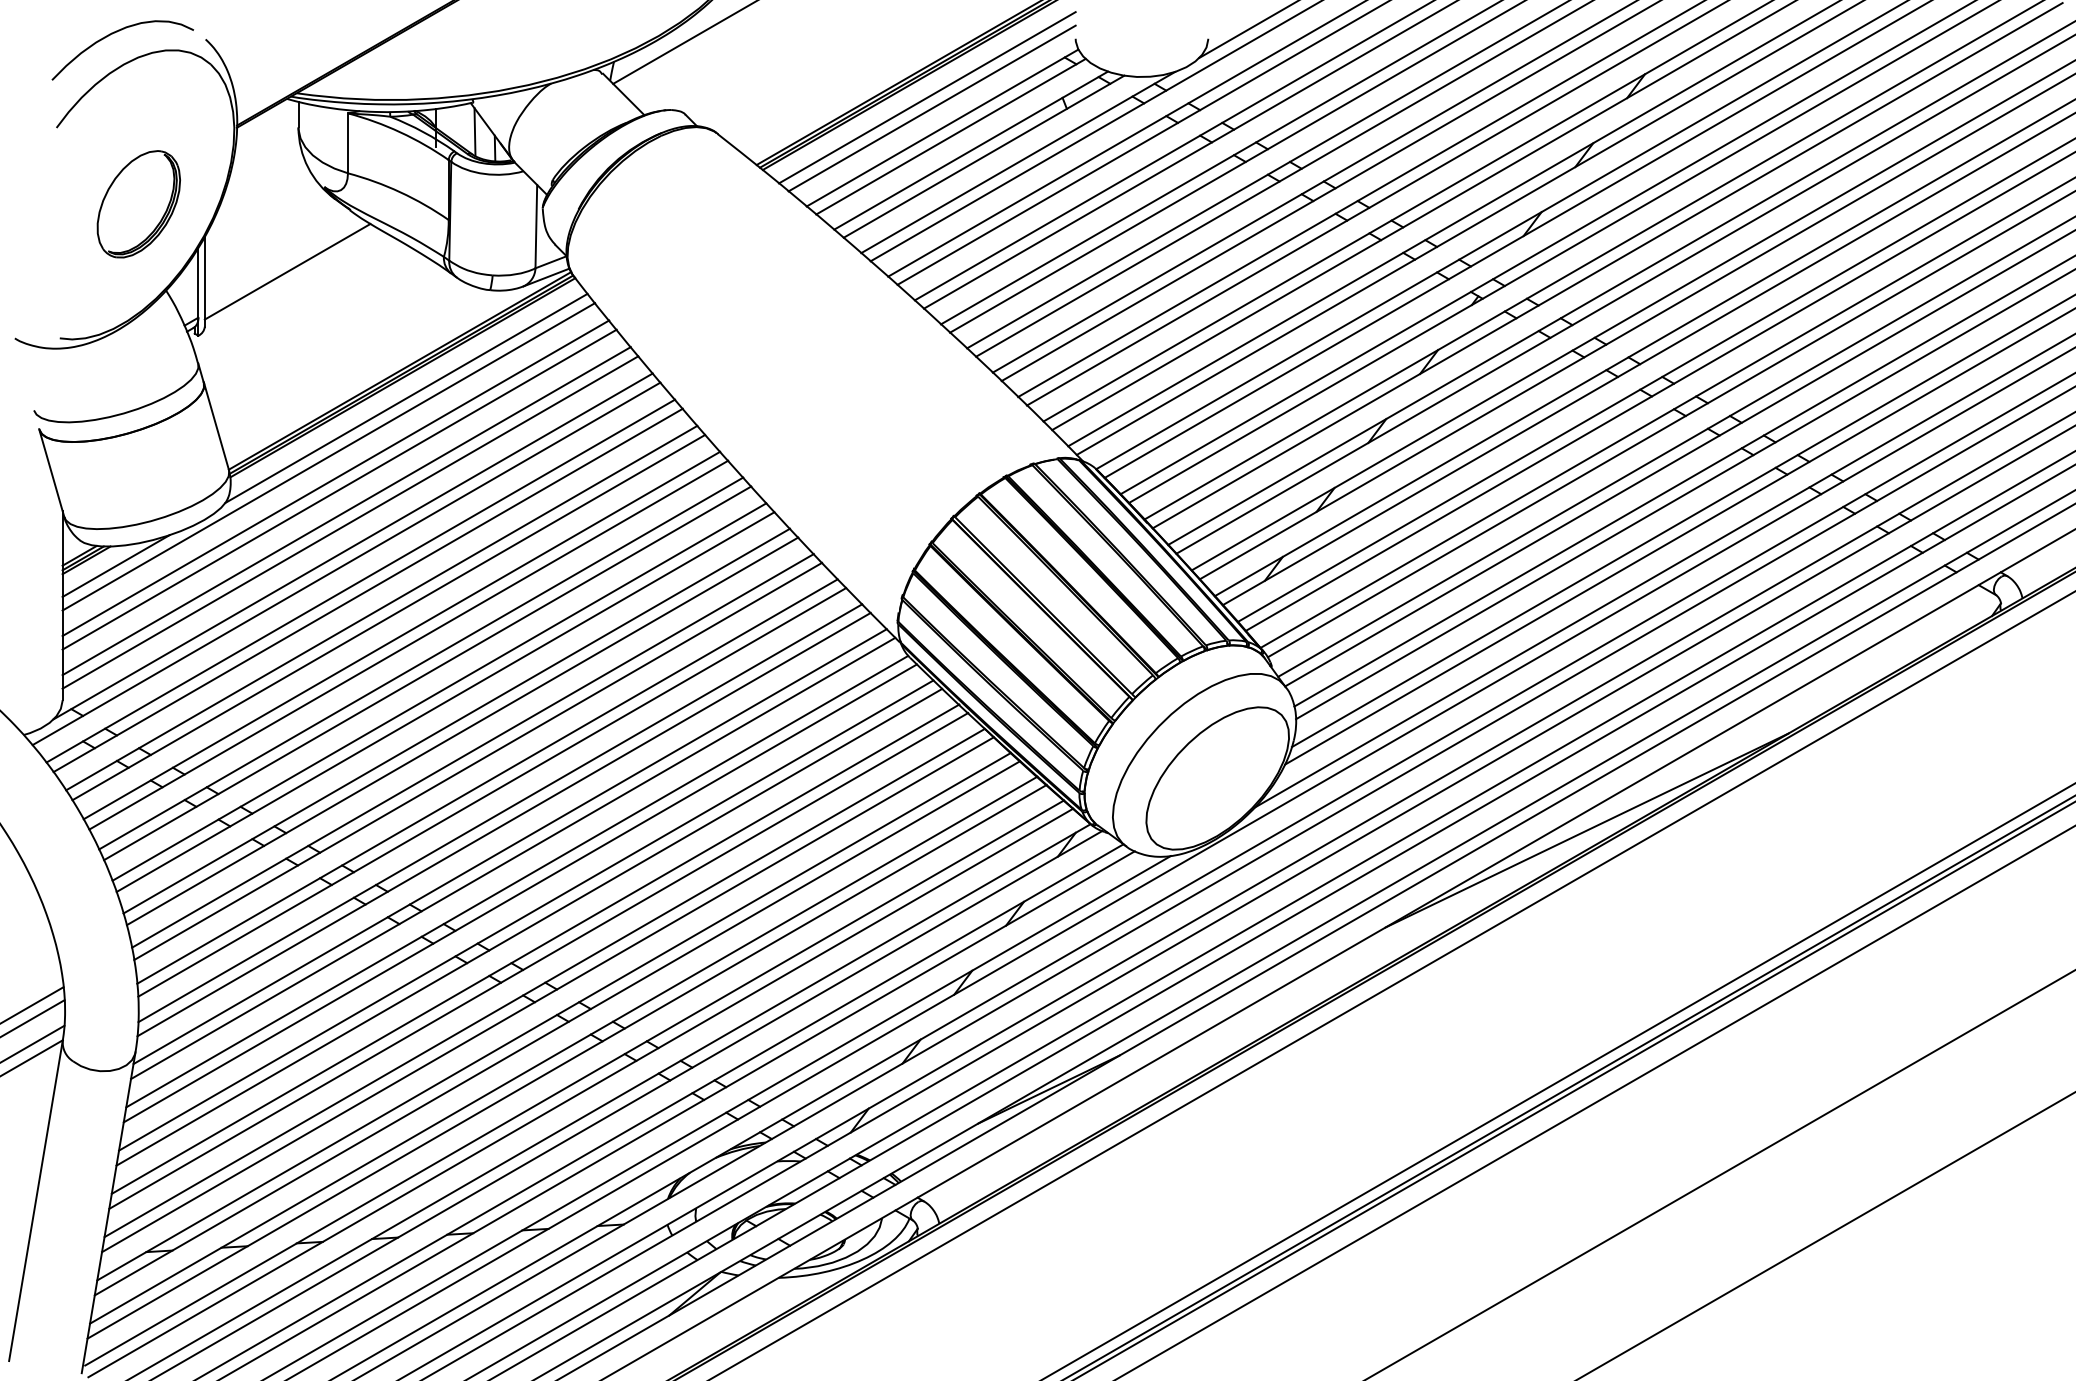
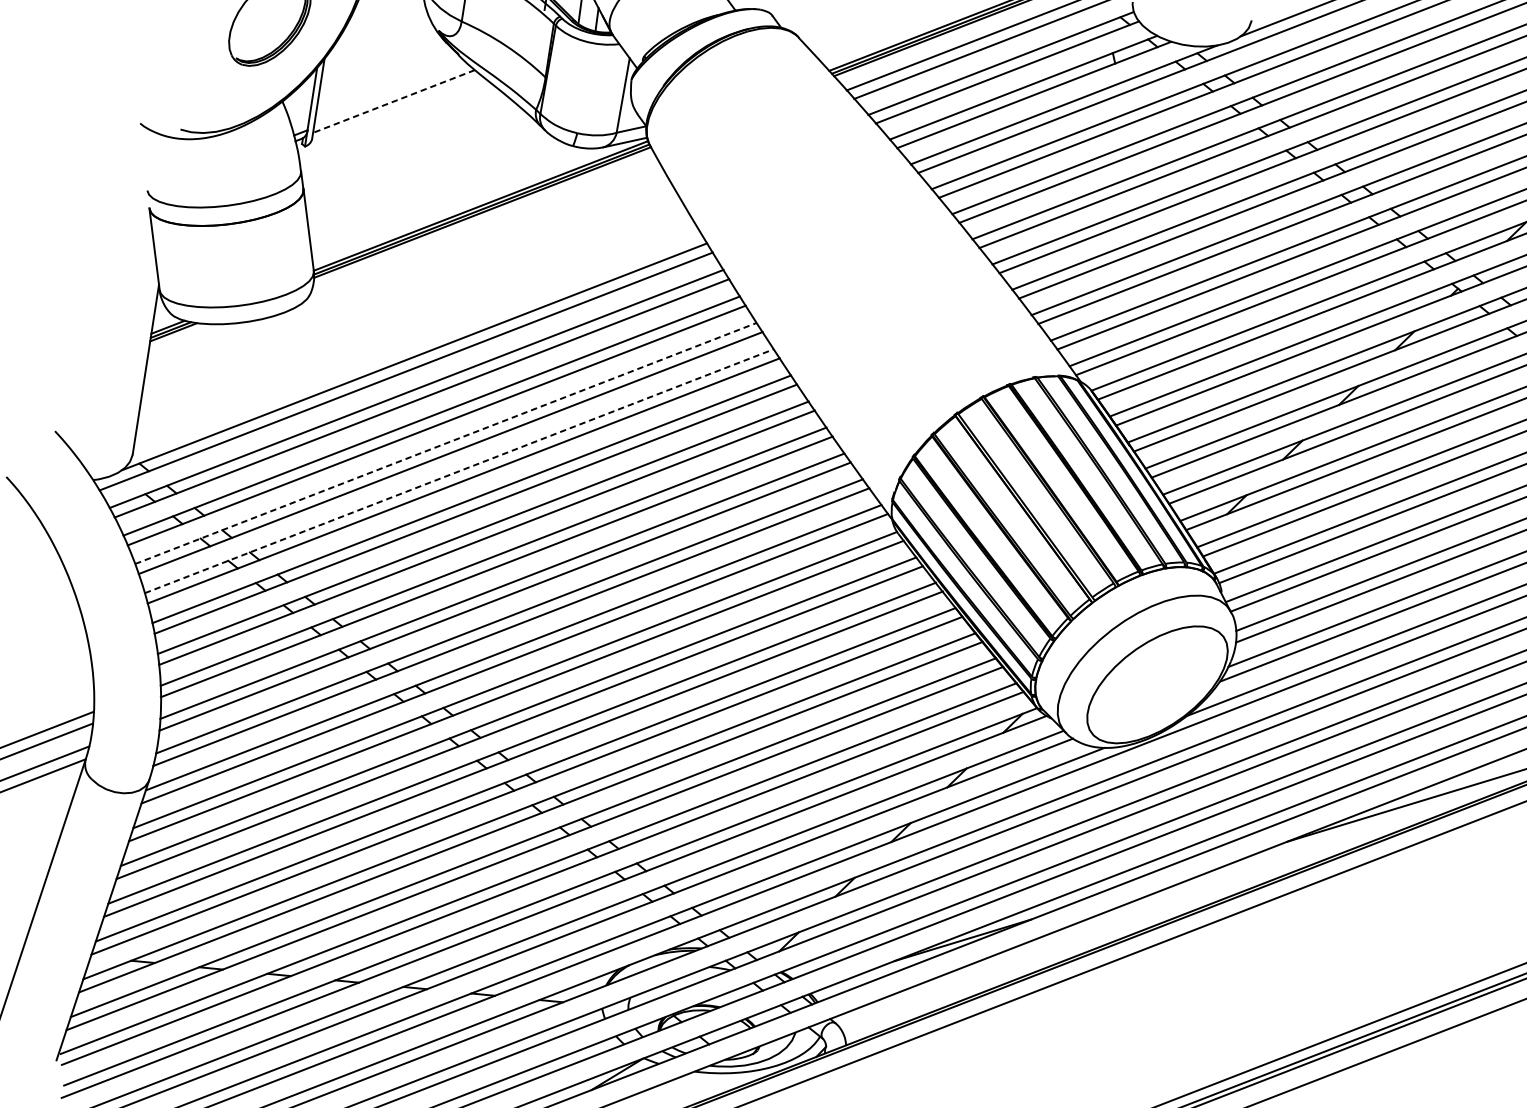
line: (287, 271) -> (393, 101), solid -> dashed
line: (406, 397) -> (483, 230), removed
line: (328, 456) -> (404, 272), removed
line: (335, 478) -> (408, 293), removed
line: (339, 489) -> (410, 303), removed
line: (346, 511) -> (413, 324), removed
line: (350, 522) -> (415, 334), removed
line: (115, 565) -> (198, 340), removed
line: (402, 635) -> (446, 443), solid -> dashed
line: (421, 663) -> (459, 471), solid -> dashed

